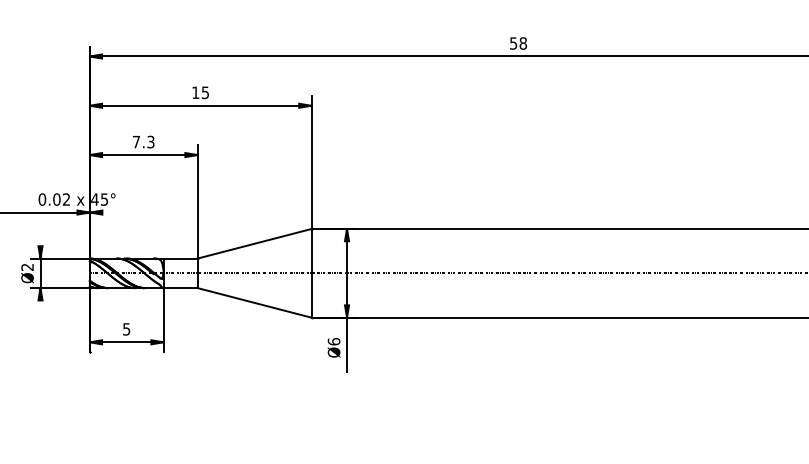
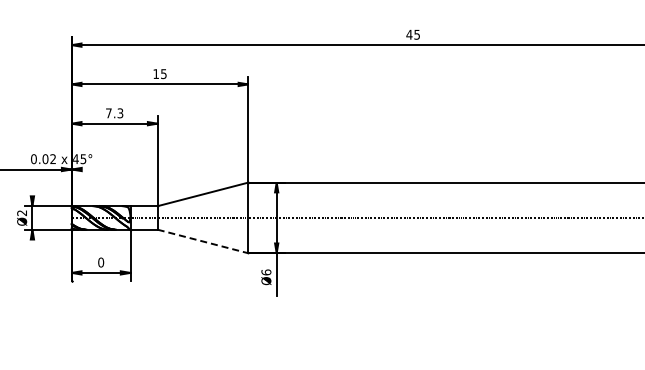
text: (518, 43) -> (413, 34), 58 -> 45
line: (255, 302) -> (203, 241), solid -> dashed
text: (127, 329) -> (101, 262), 5 -> 0

